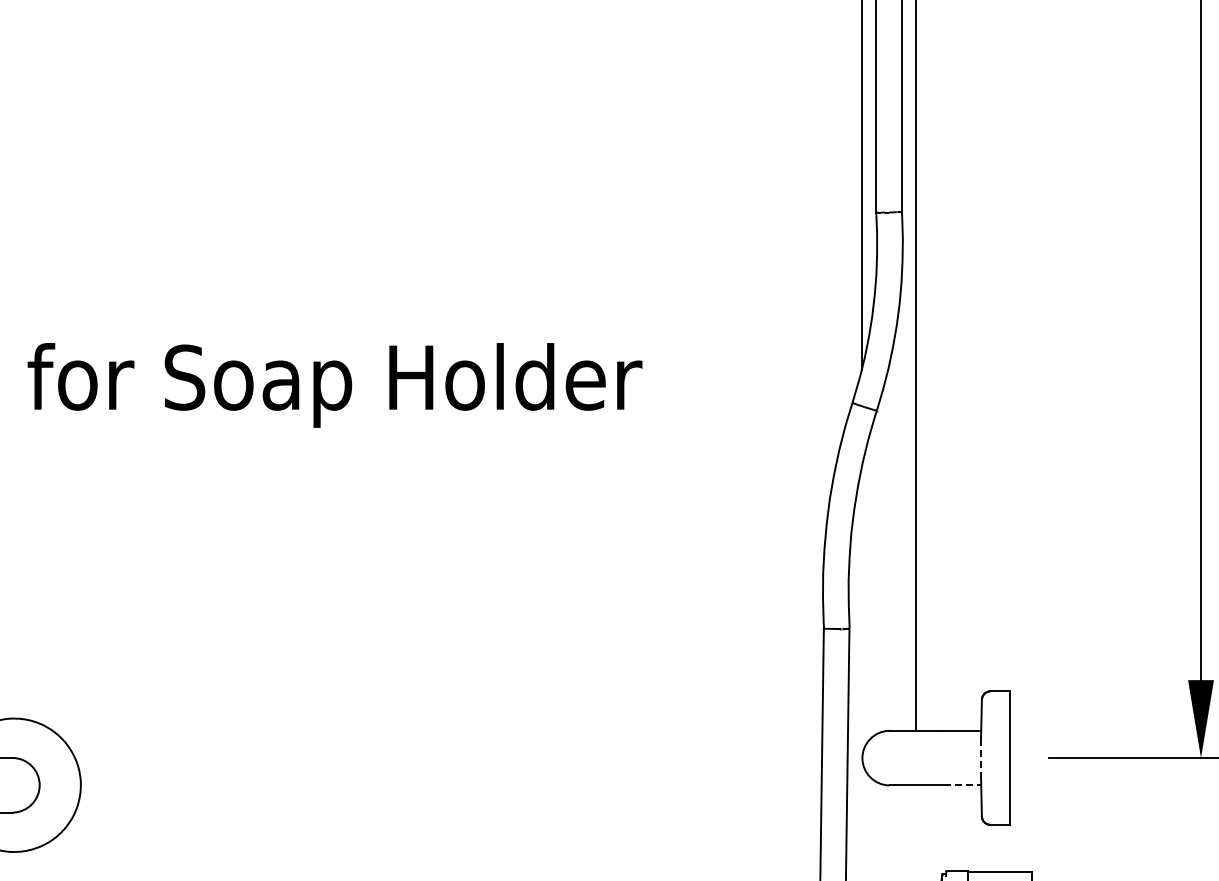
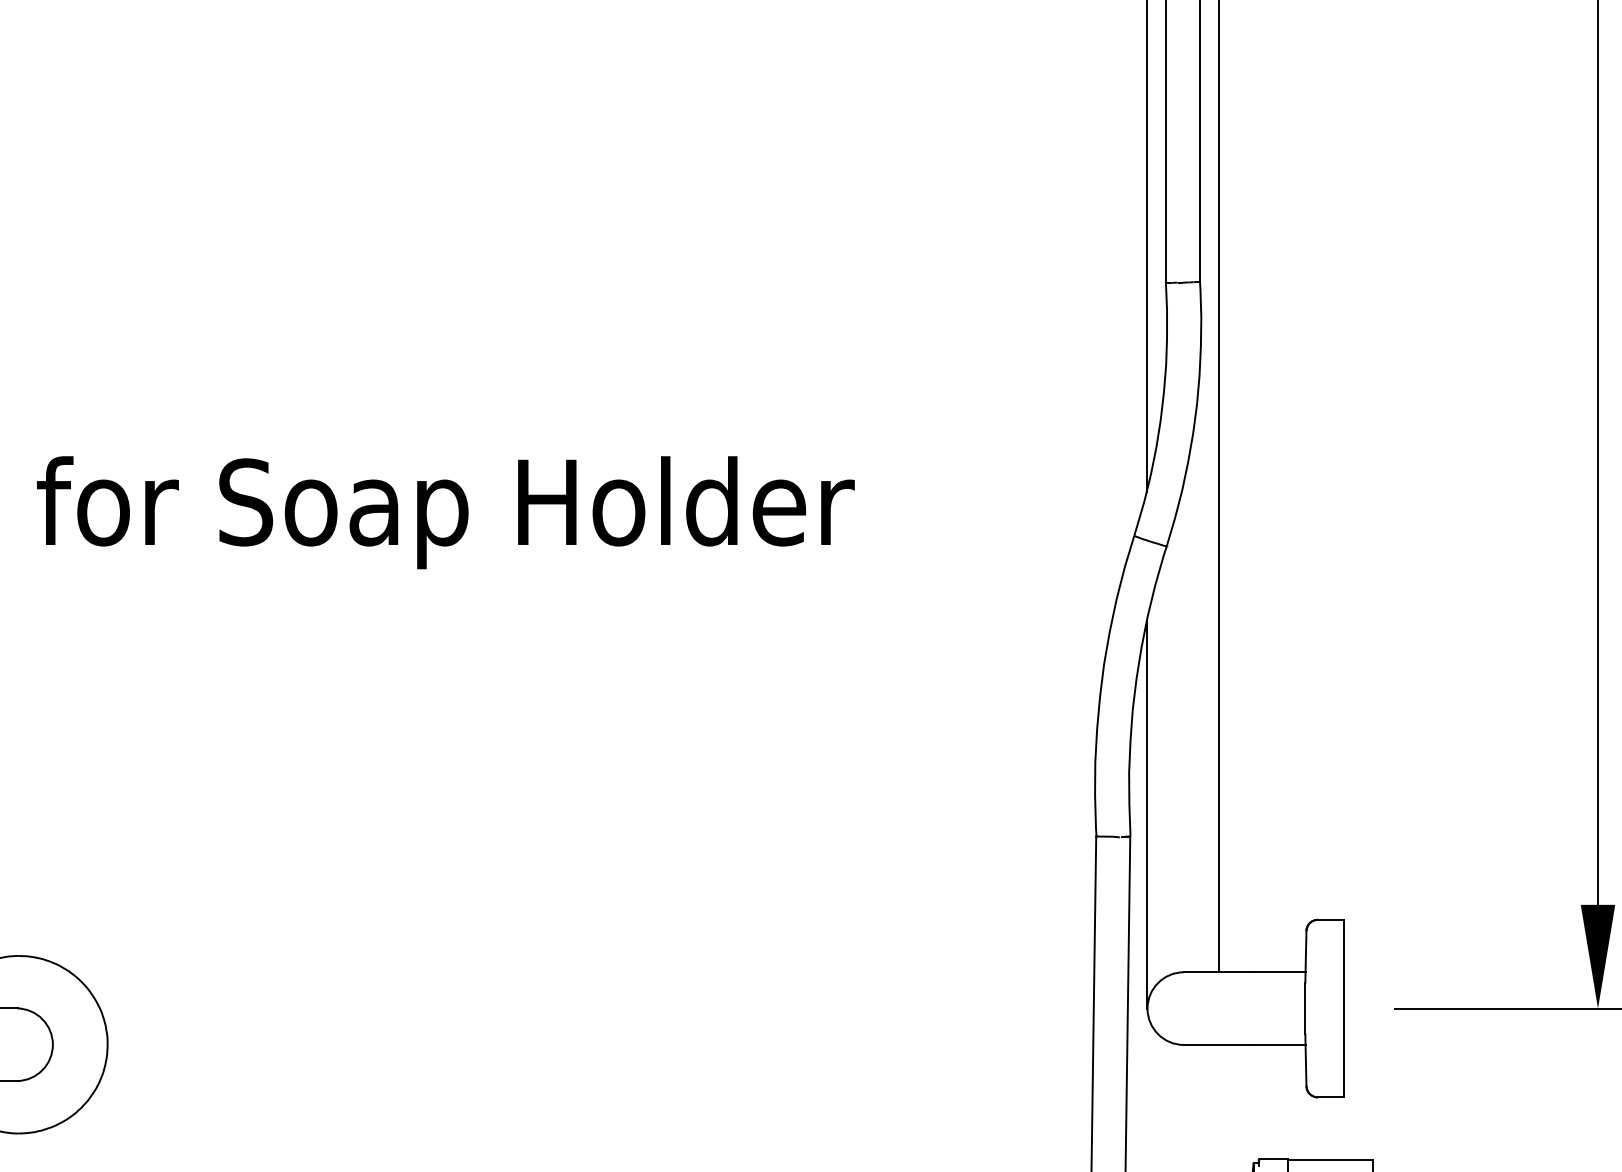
line: (861, 612) -> (1146, 814), added
line: (981, 758) -> (1305, 1009), dashed -> solid
line: (962, 785) -> (1280, 1045), dashed -> solid

